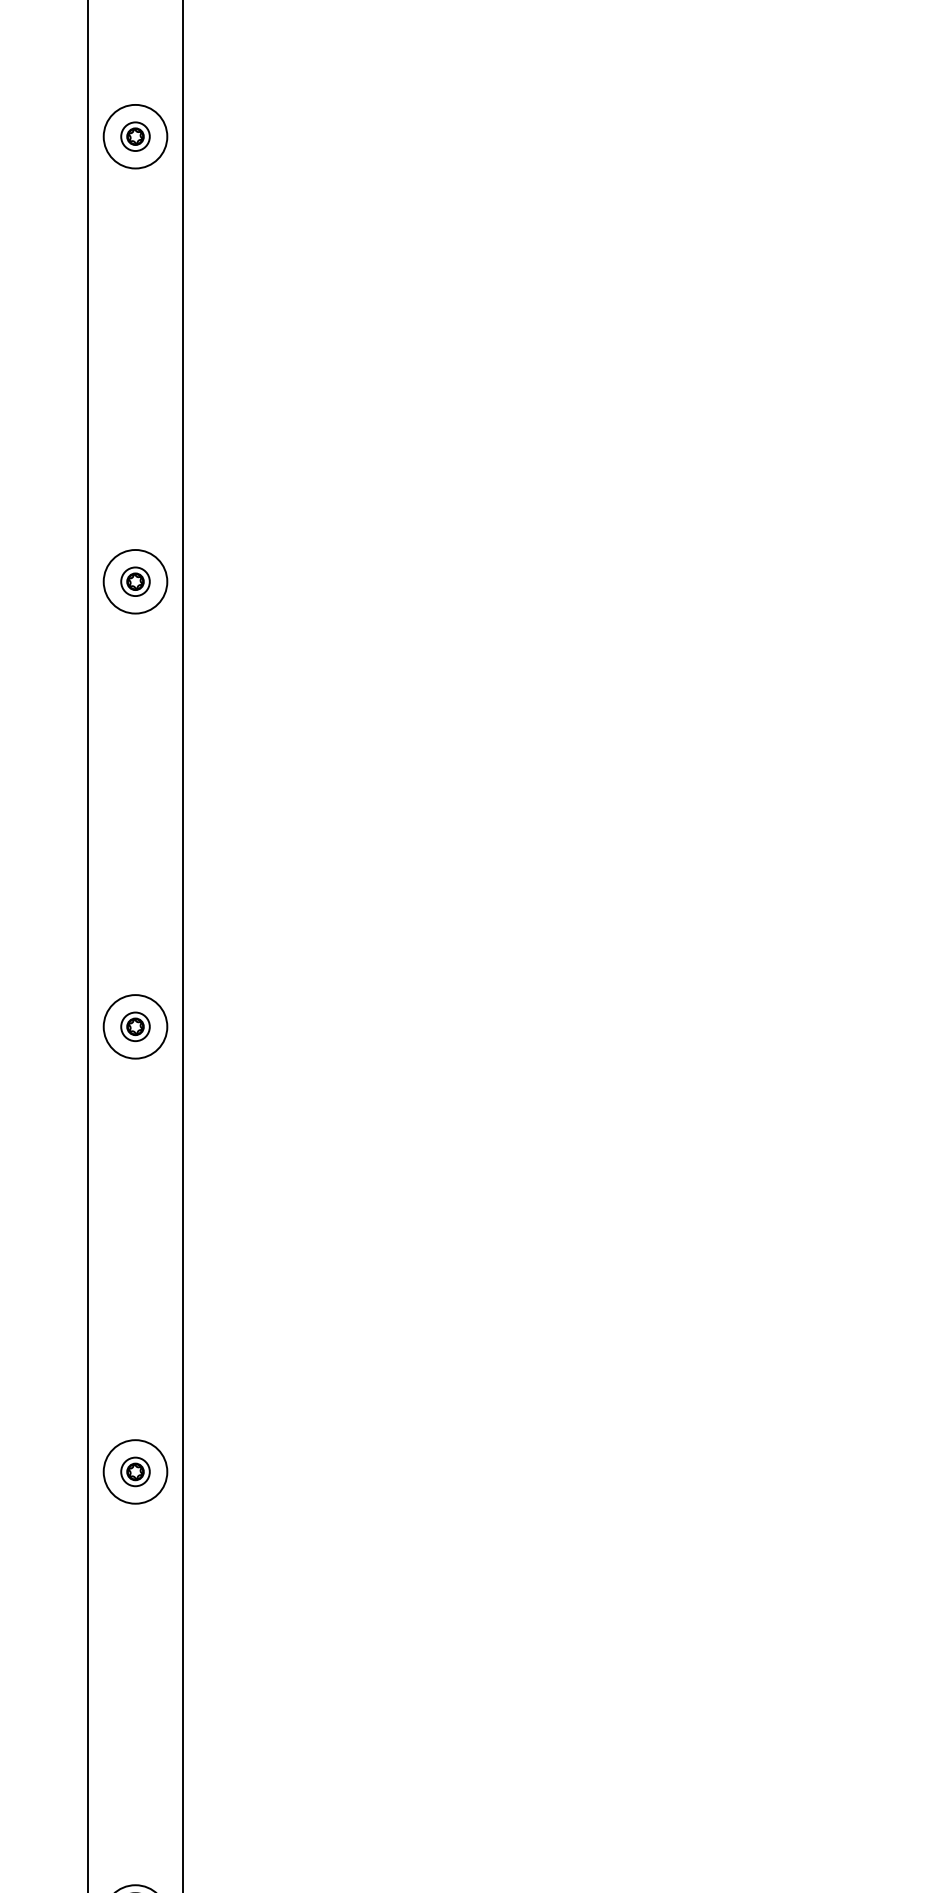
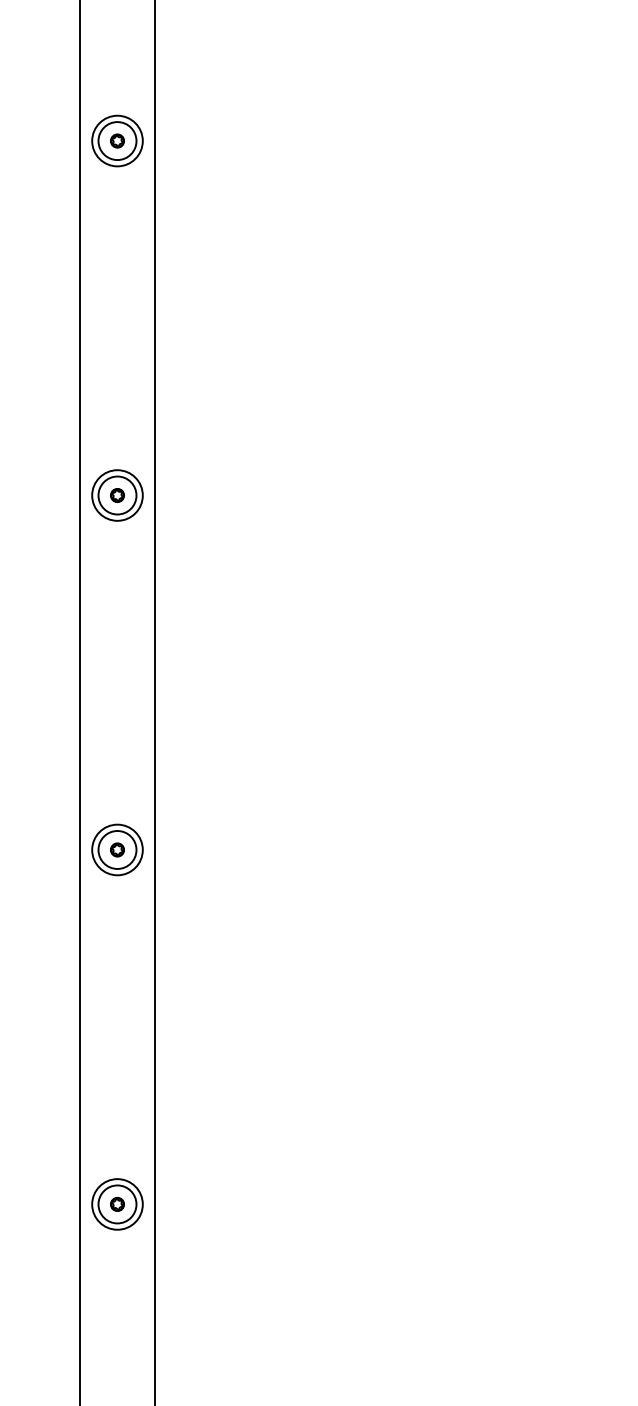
circle: (135, 136) -> (117, 140), size x1.67
circle: (135, 581) -> (117, 495), size x1.67
circle: (135, 1026) -> (117, 849), size x1.67
circle: (135, 1471) -> (117, 1204), size x1.67

